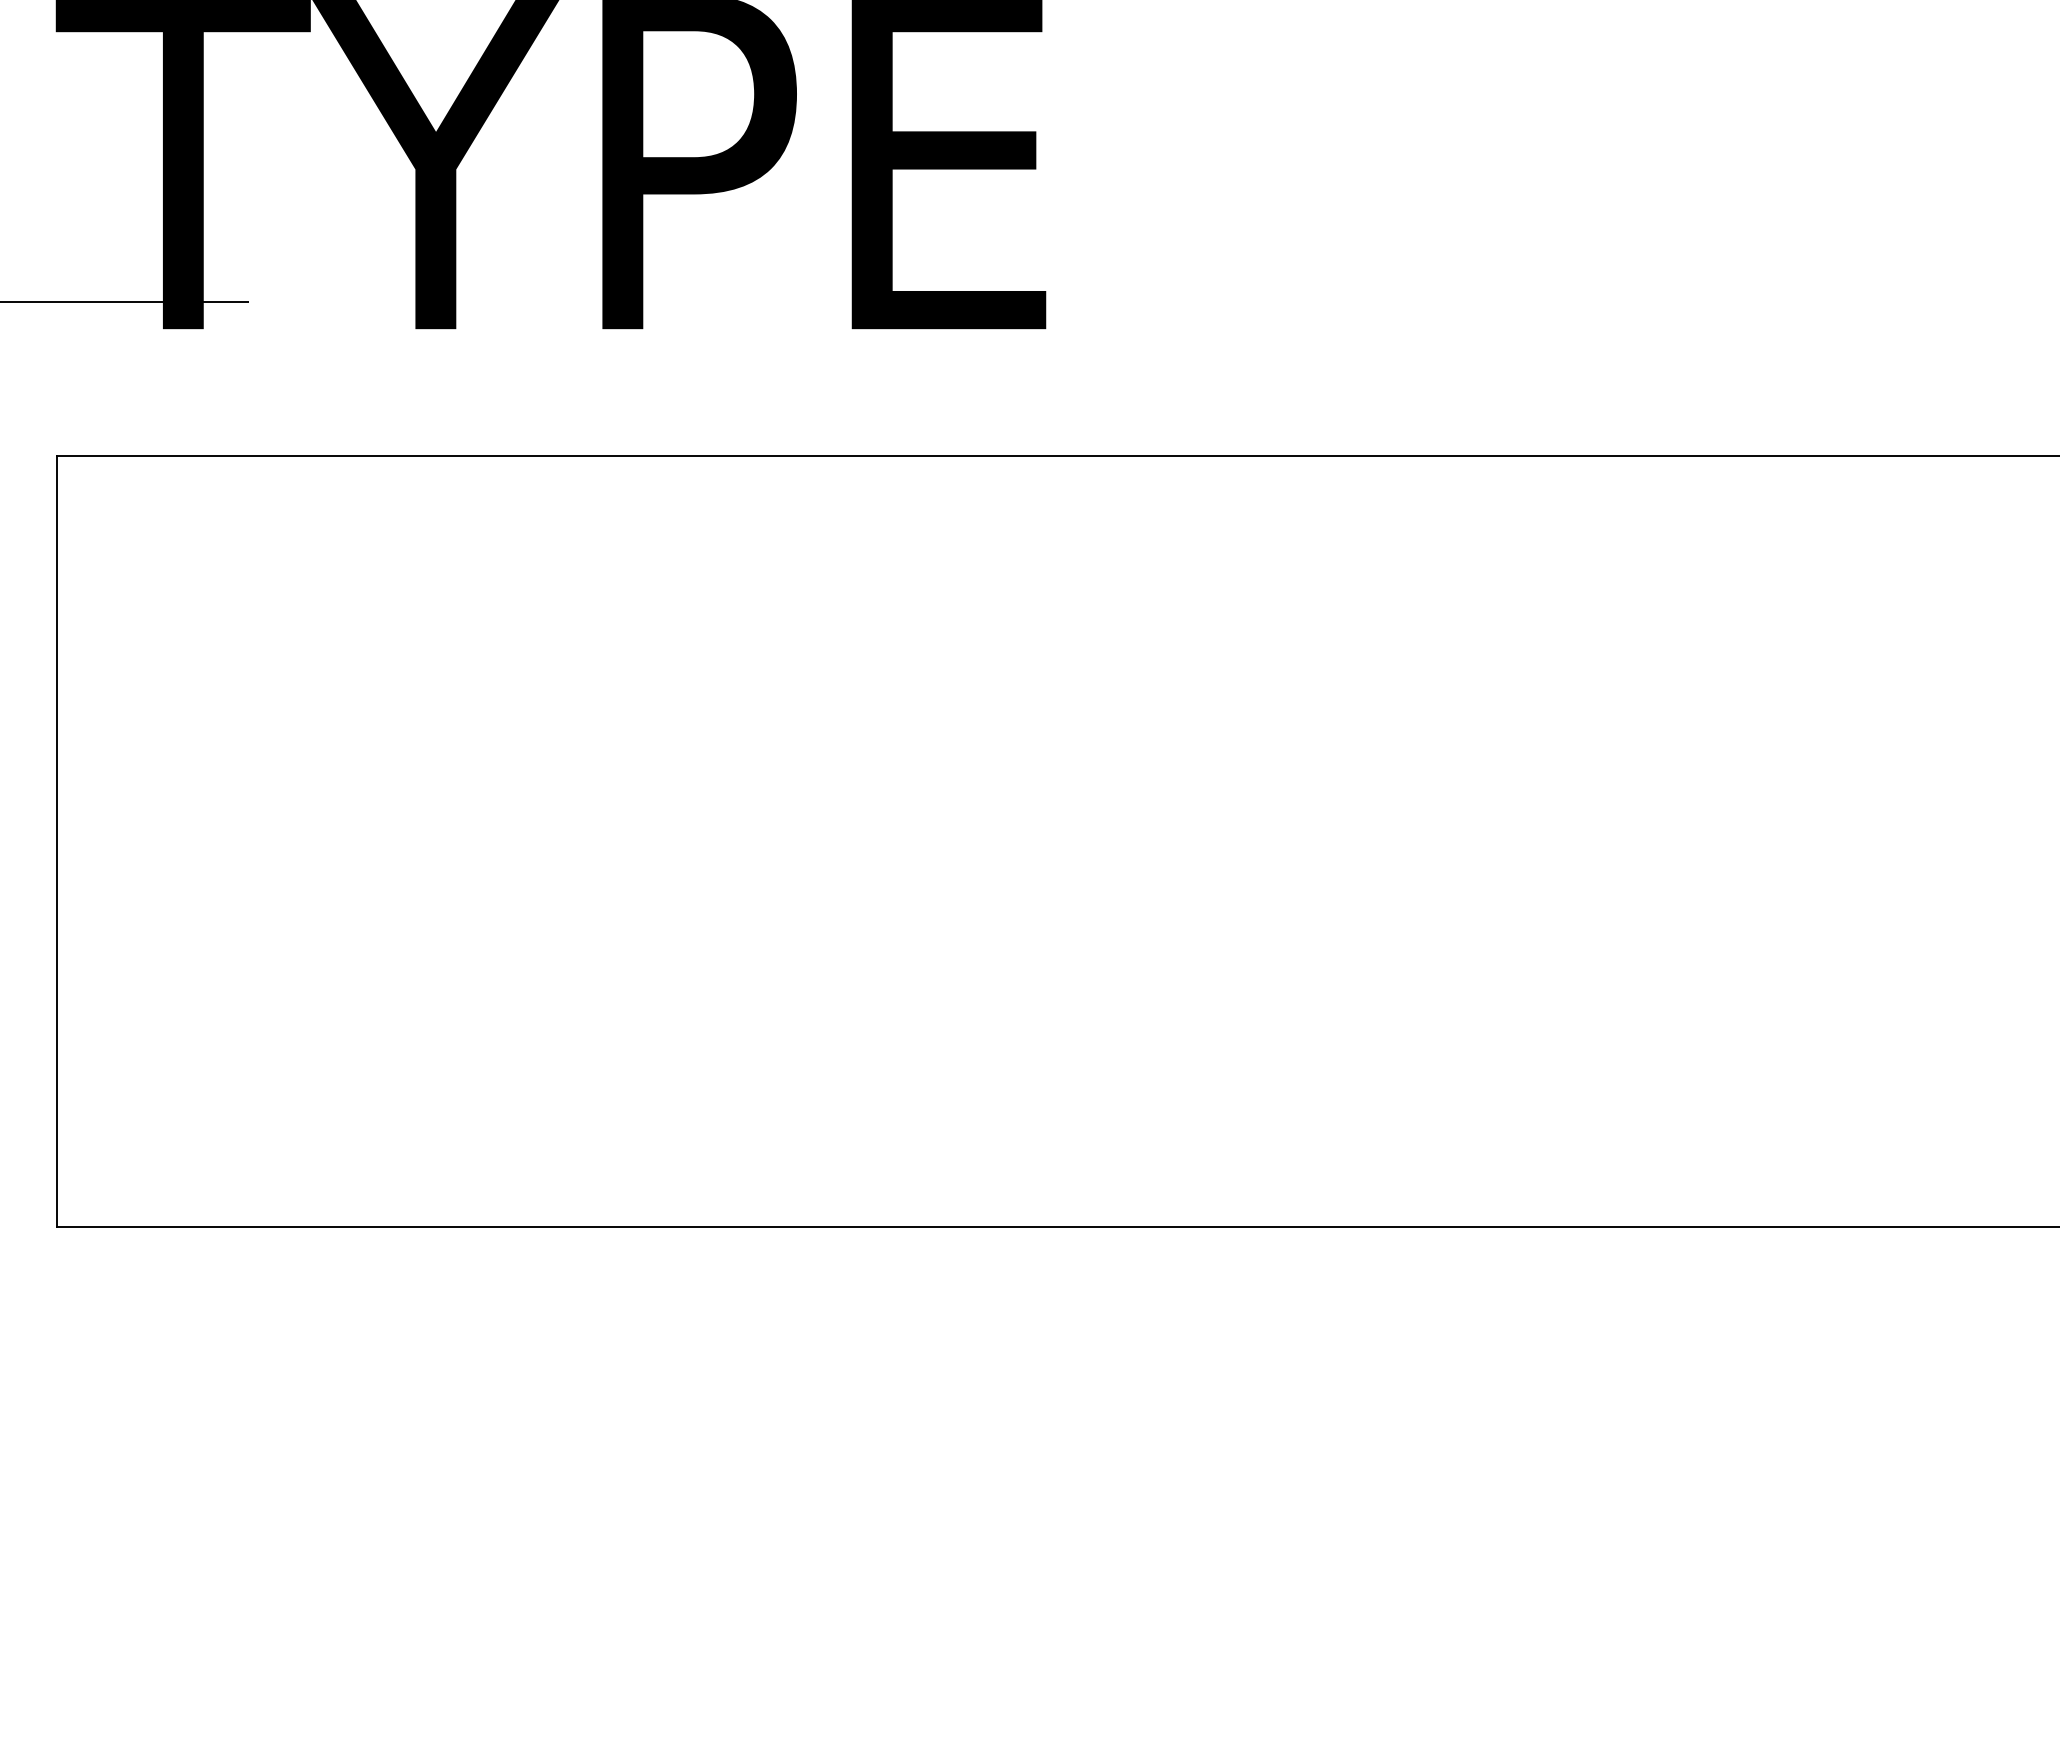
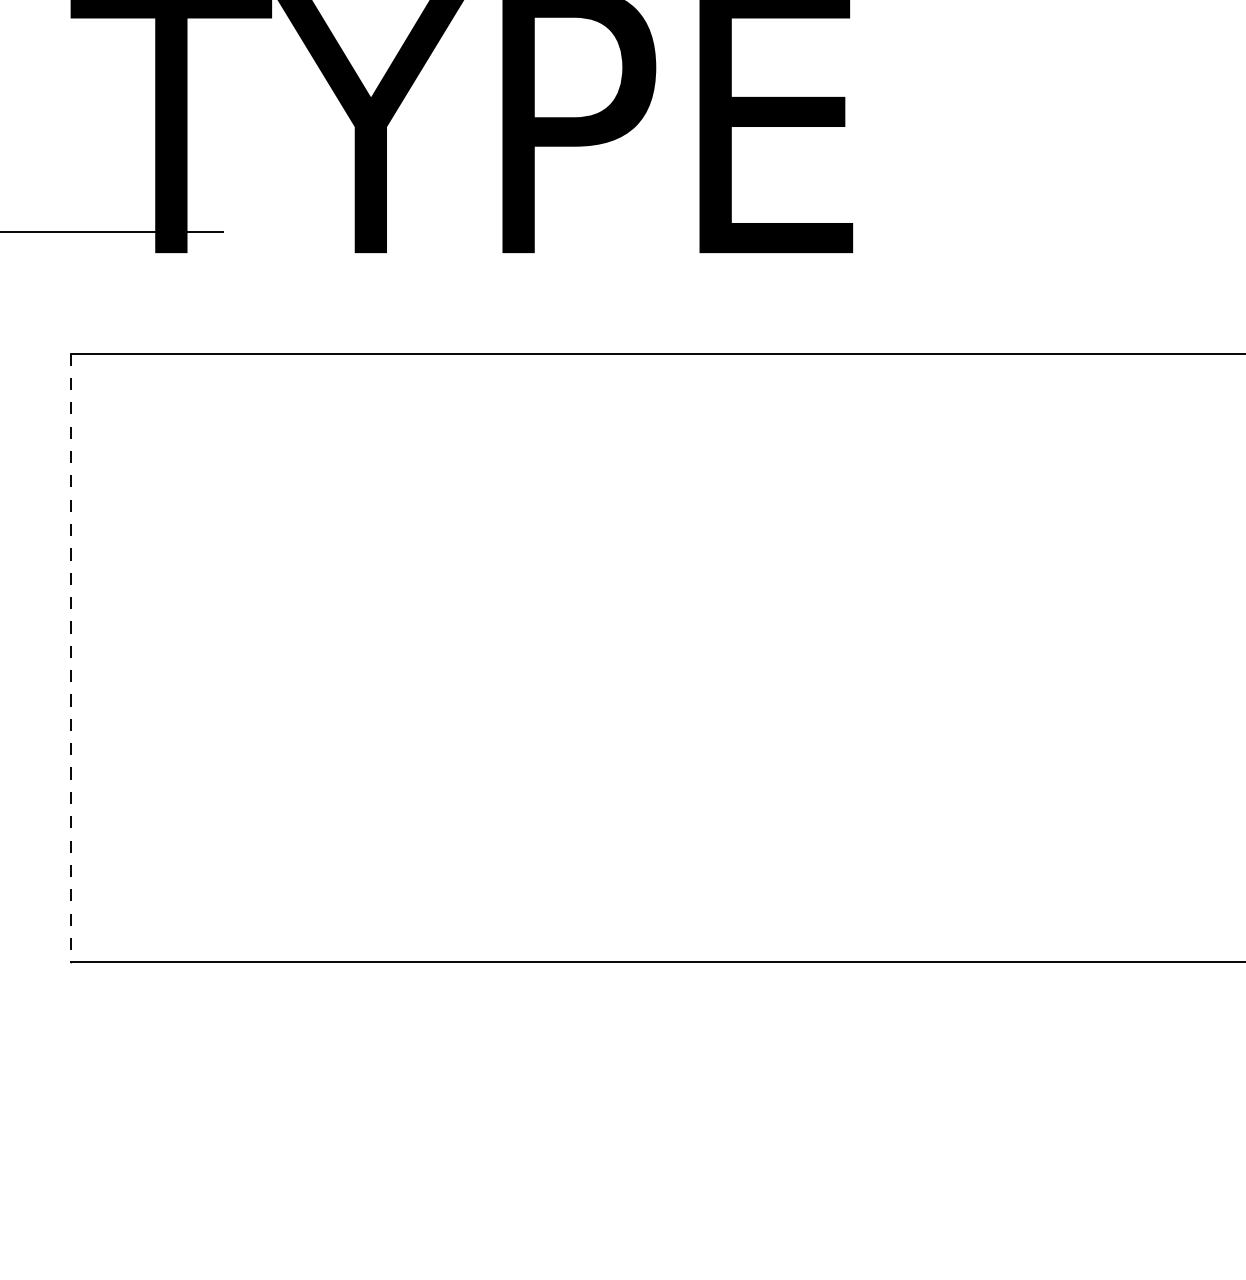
line: (56, 841) -> (71, 657), solid -> dashed

